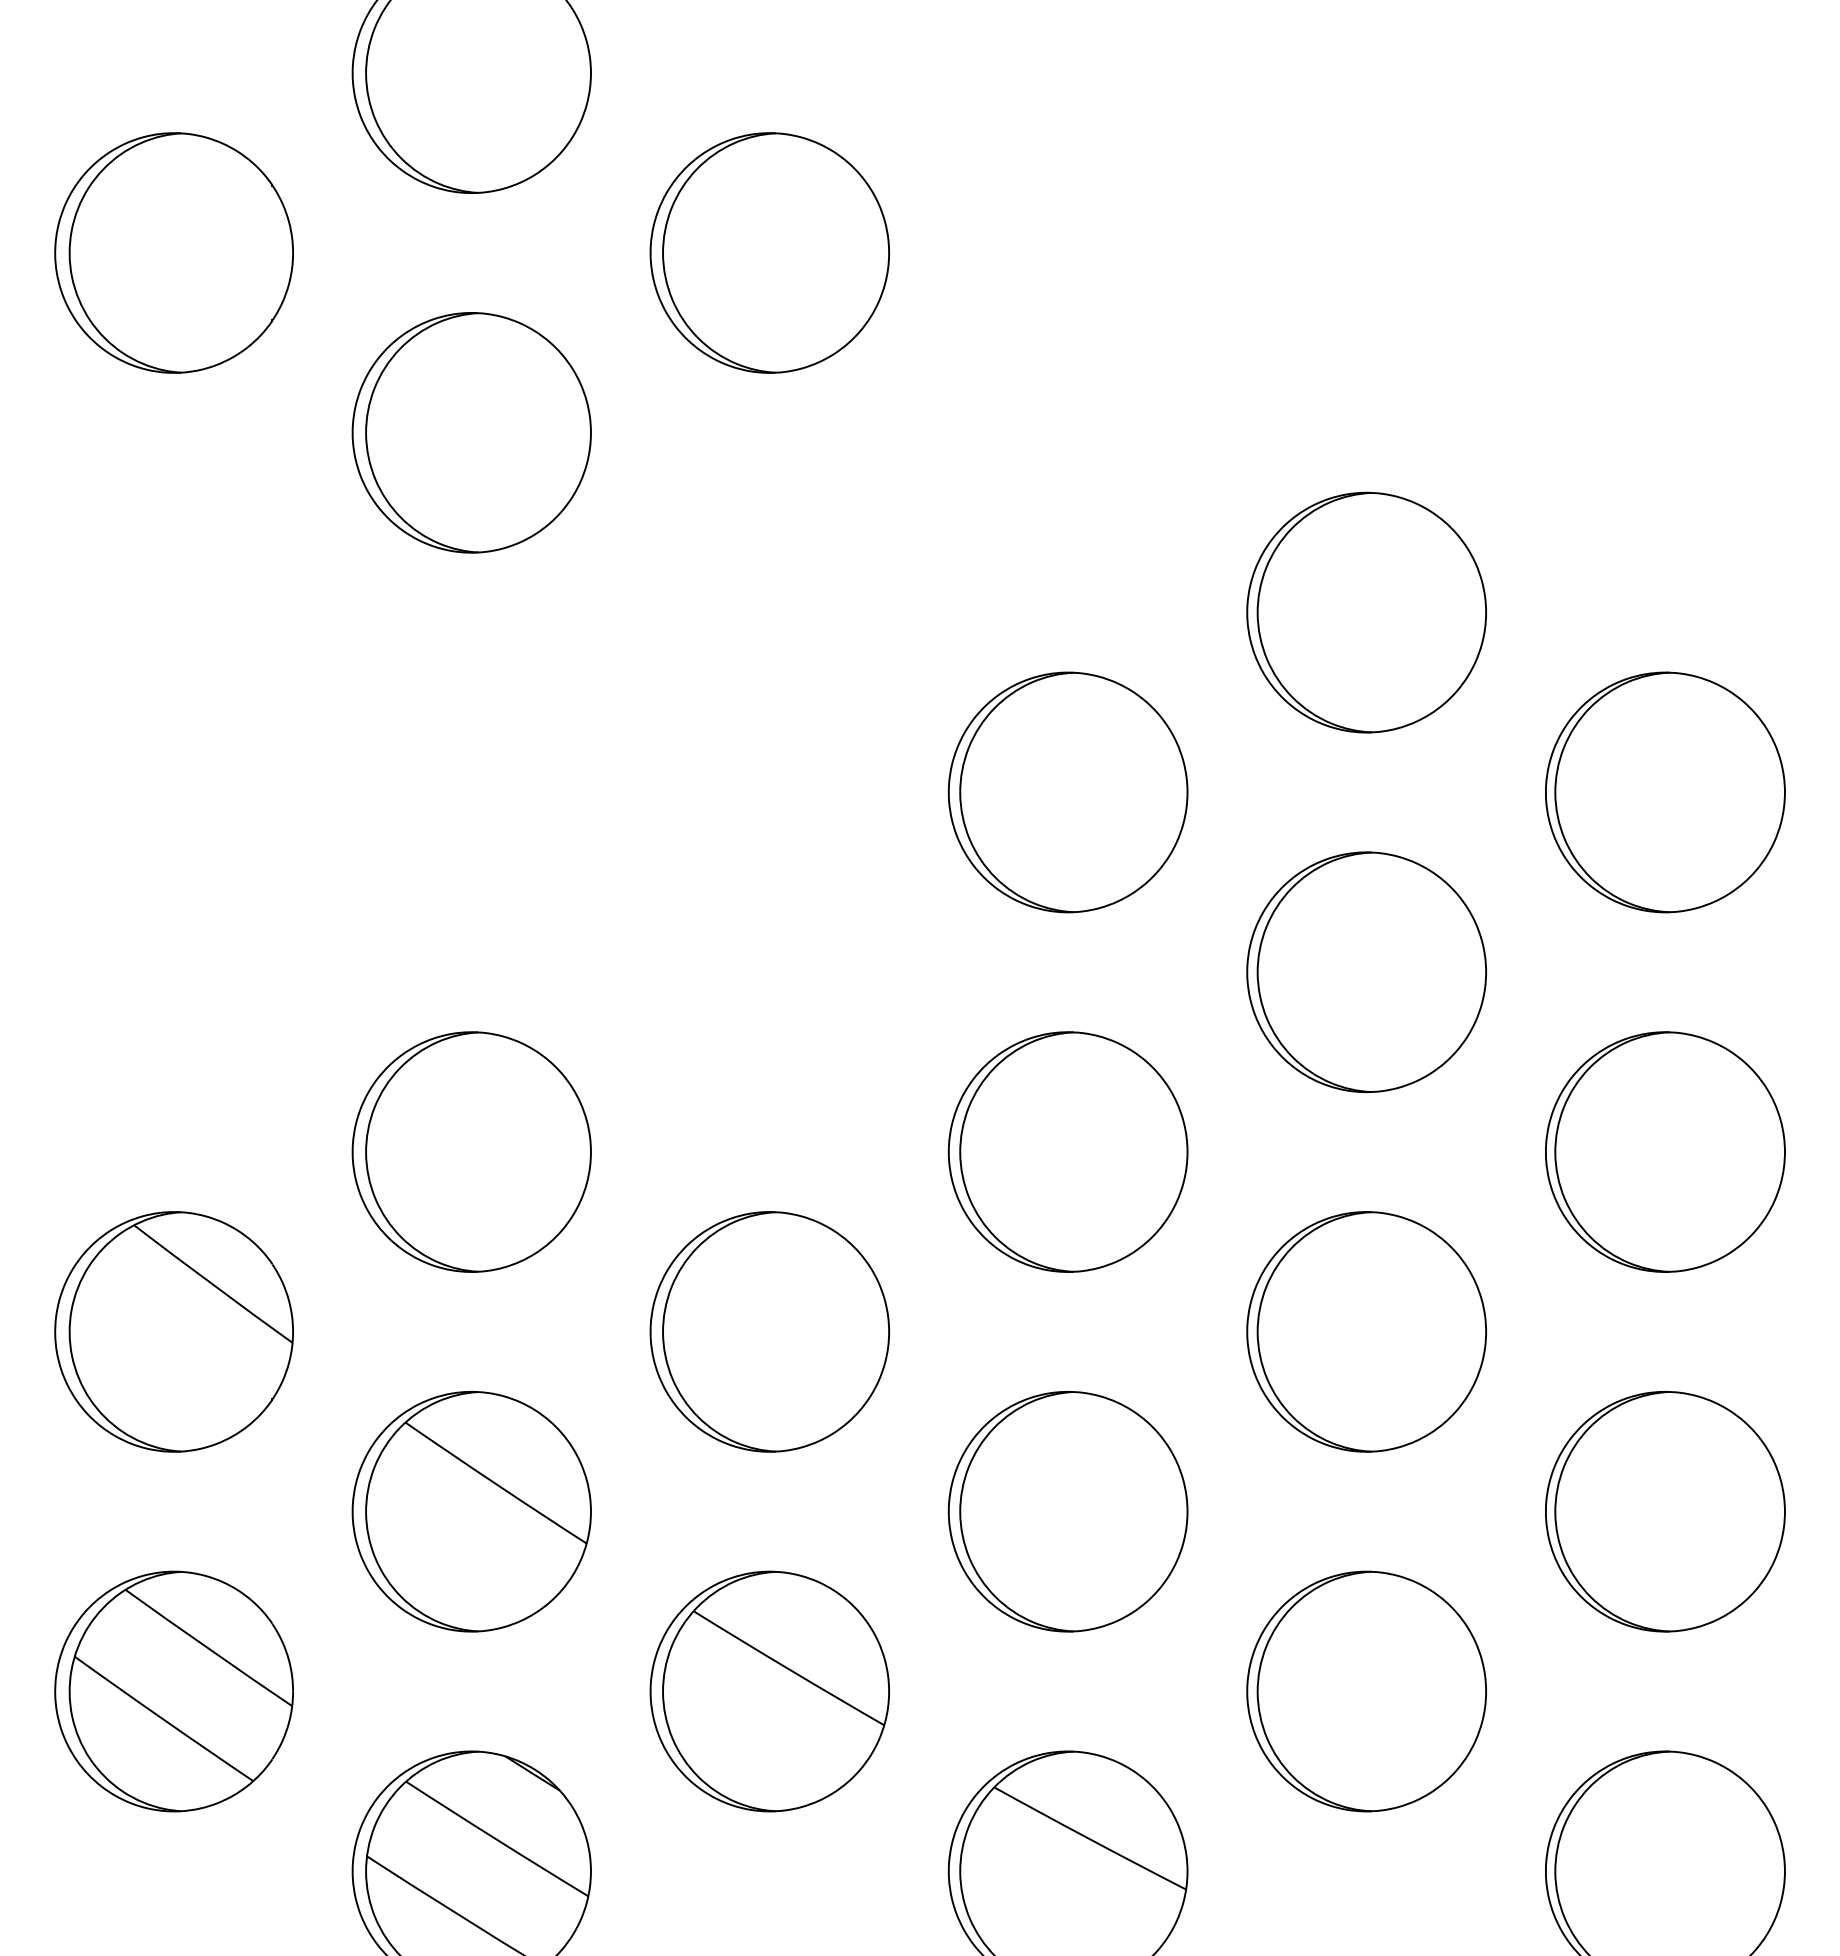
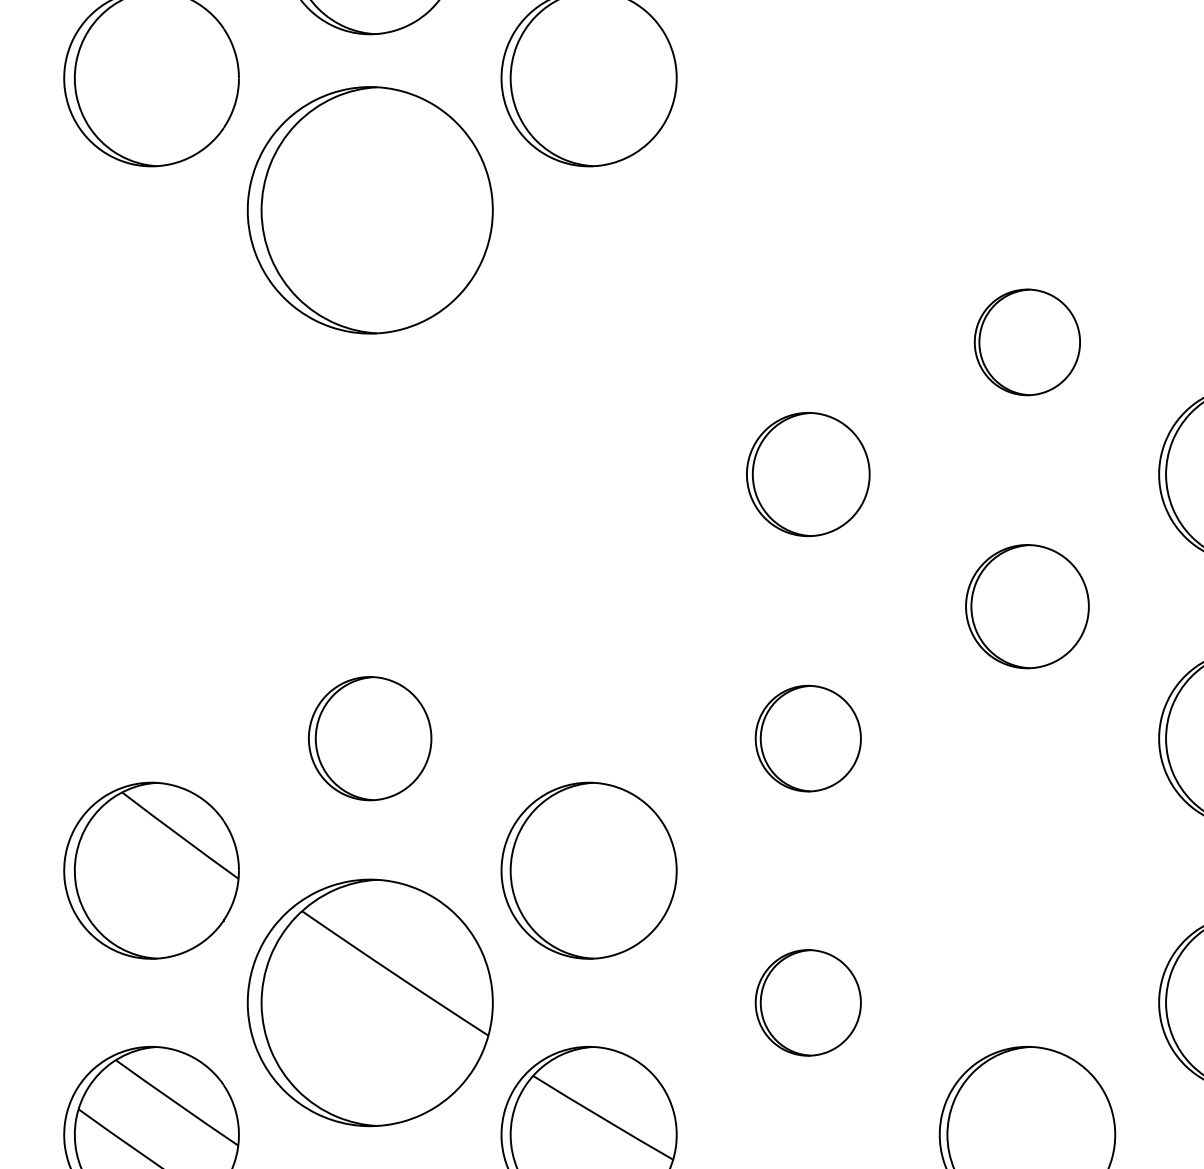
part: (471, 432) -> (369, 210), size x1.4
part: (1366, 612) -> (1027, 342), size x0.6
part: (1068, 792) -> (808, 474), size x0.7
part: (1366, 972) -> (1027, 606), size x0.7
part: (471, 1151) -> (369, 738), size x0.7
part: (1068, 1151) -> (808, 738), size x0.6
part: (1366, 1331) -> (1027, 870), removed
part: (471, 1511) -> (369, 1002), size x1.4
part: (1068, 1511) -> (808, 1002), size x0.6

